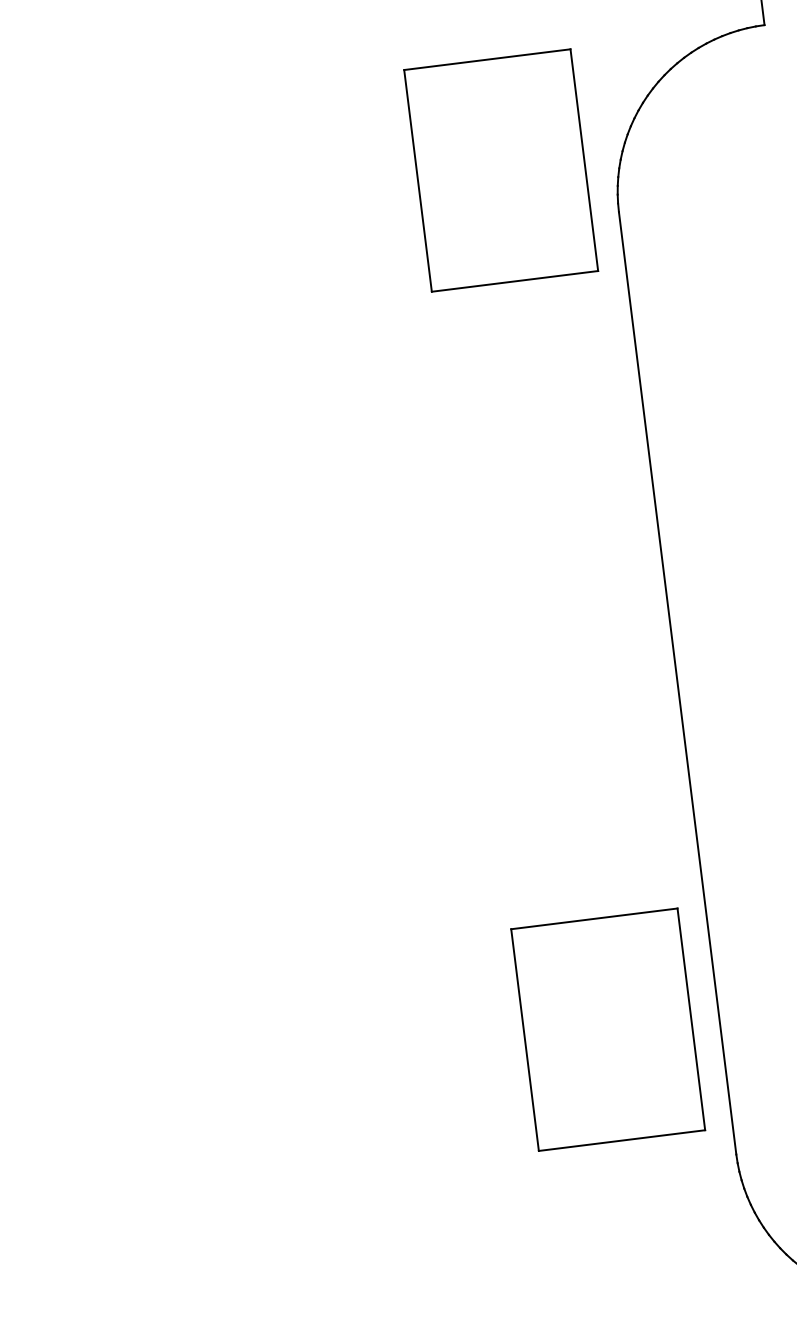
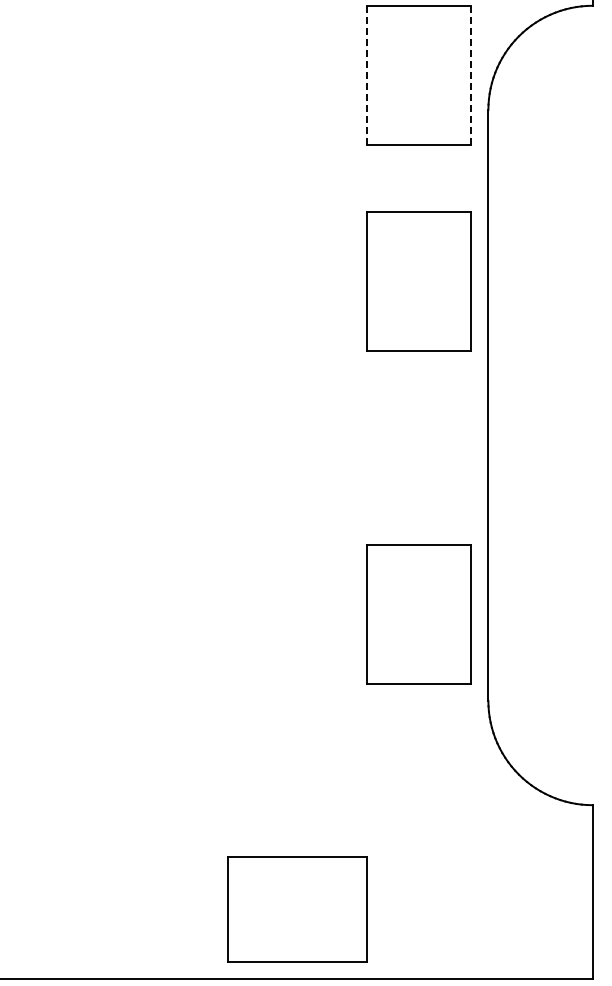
line: (585, 160) -> (471, 75), solid -> dashed
line: (417, 181) -> (366, 75), solid -> dashed
part: (541, 499) -> (418, 281), added

